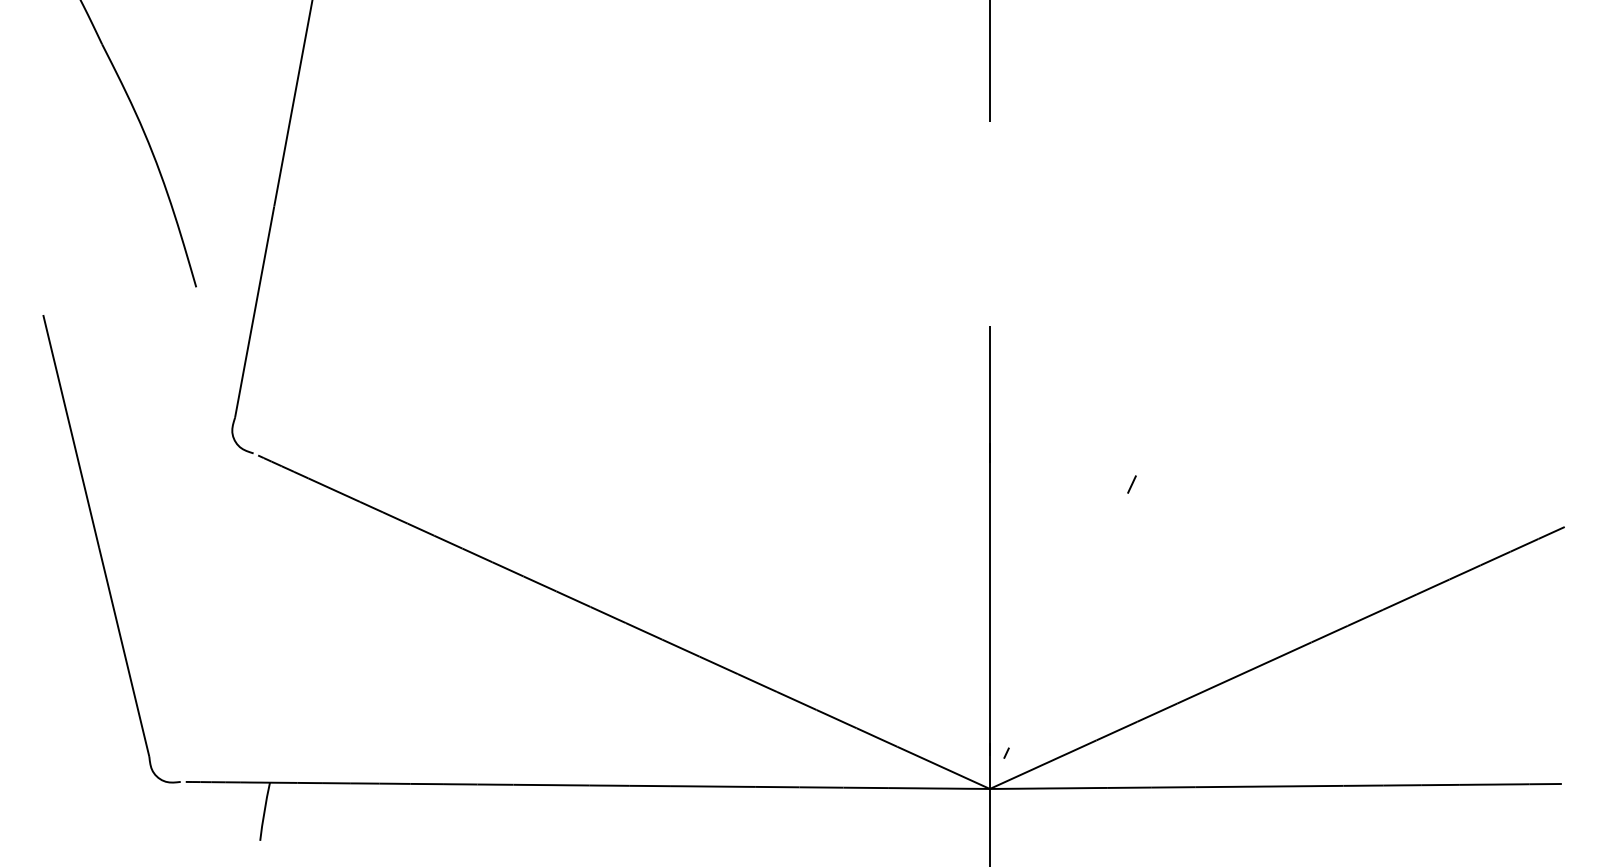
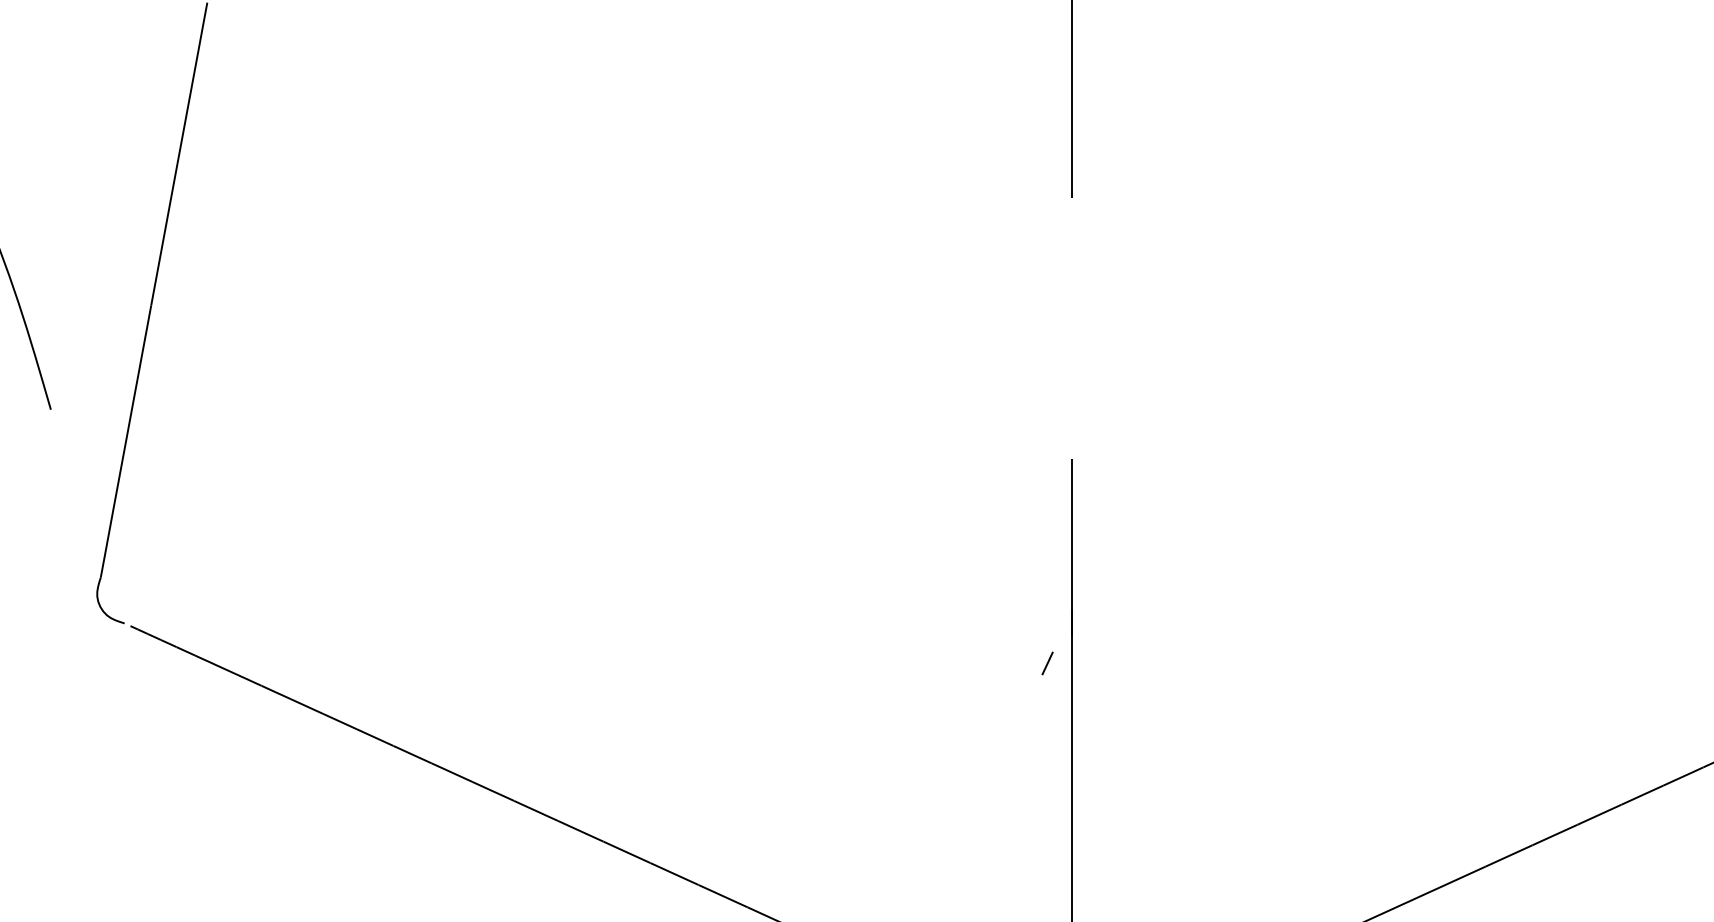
line: (1131, 484) -> (1046, 663), moved

